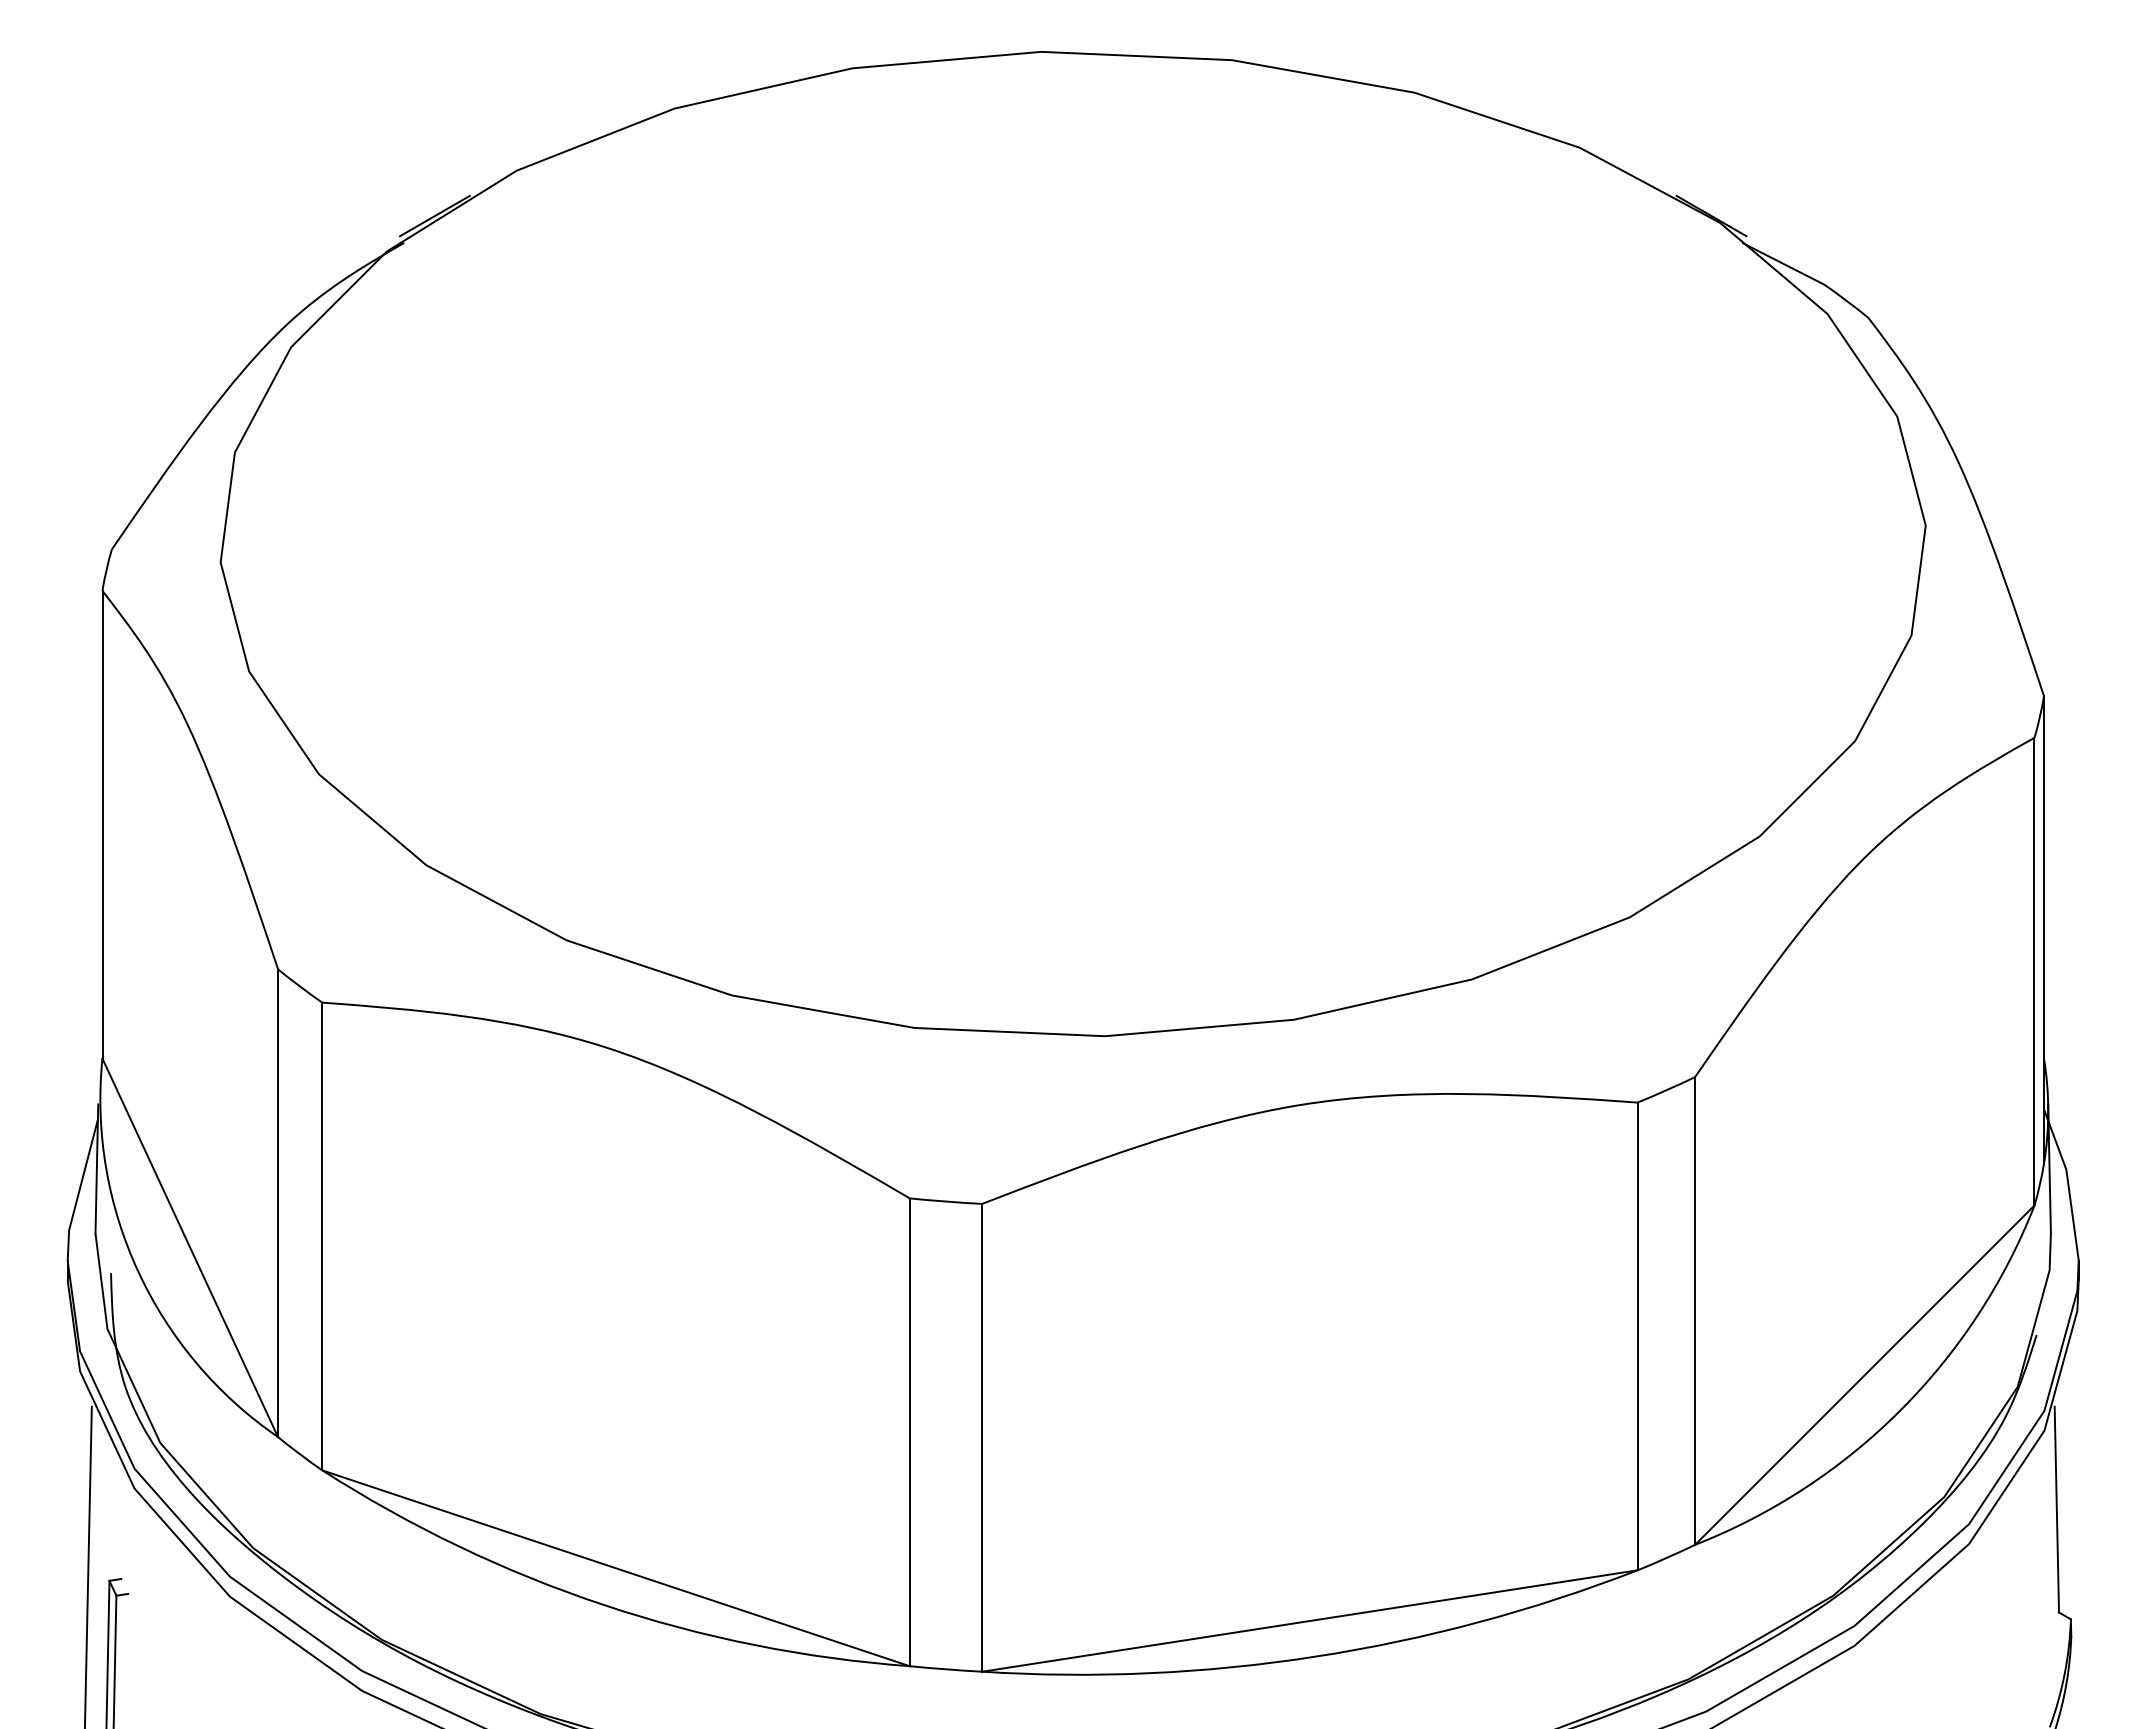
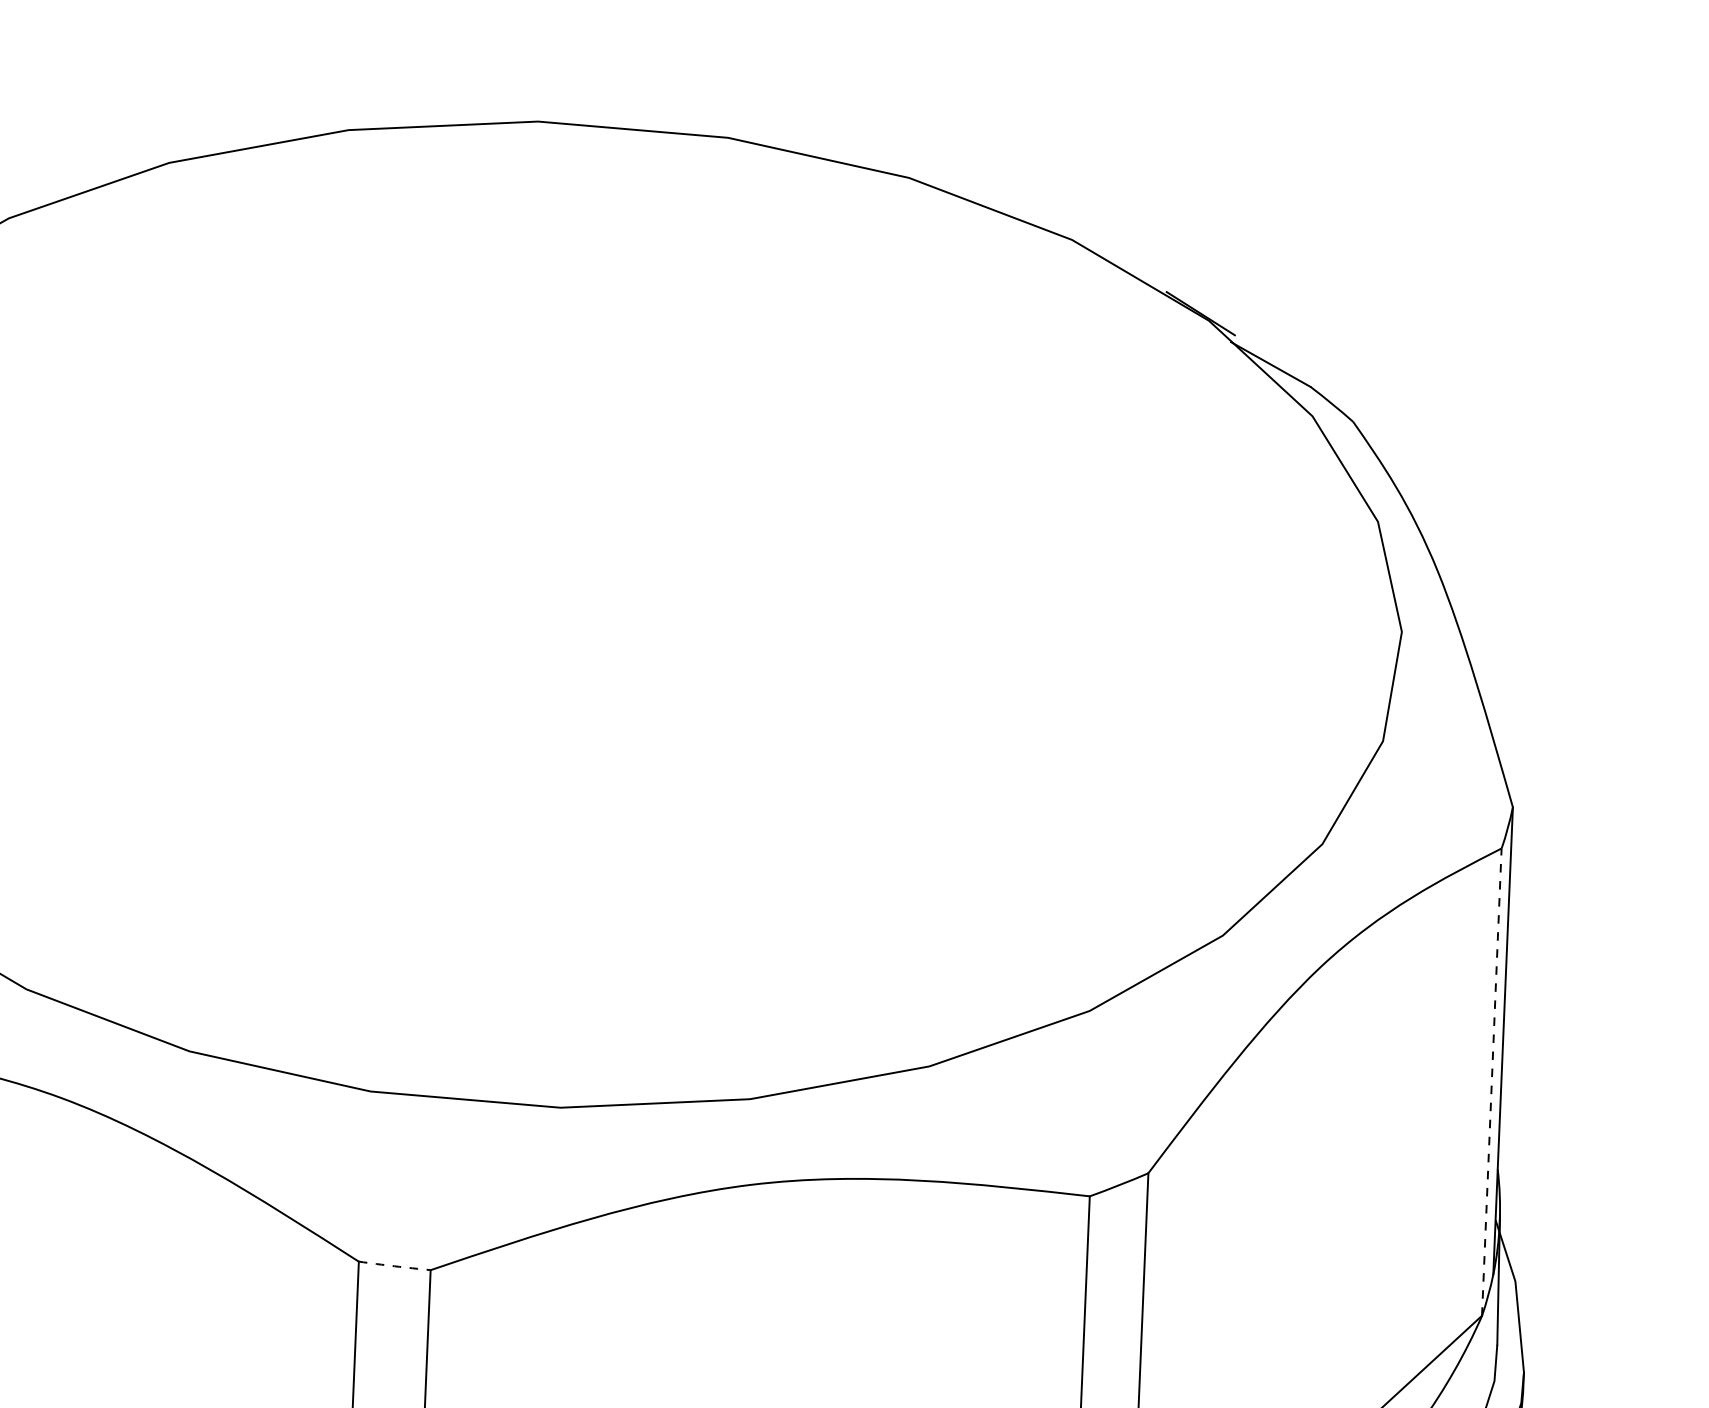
line: (2034, 971) -> (1491, 1081), solid -> dashed
arc: (945, 1201) -> (394, 1266), solid -> dashed

